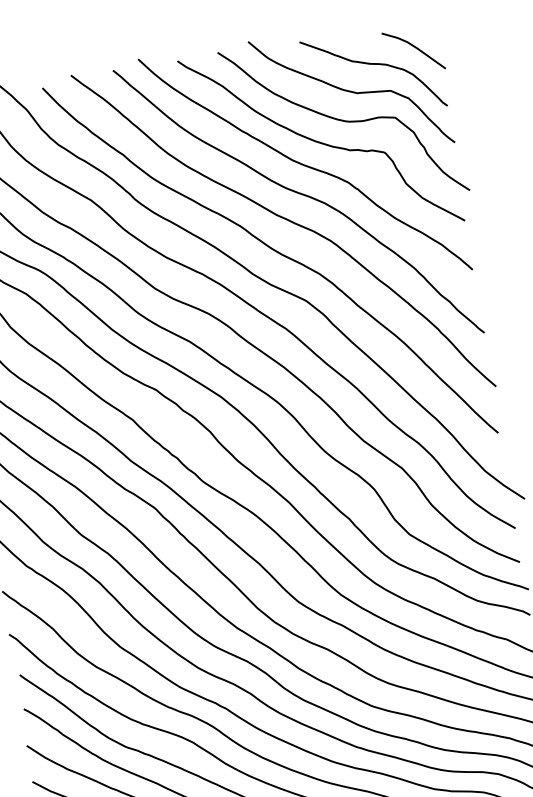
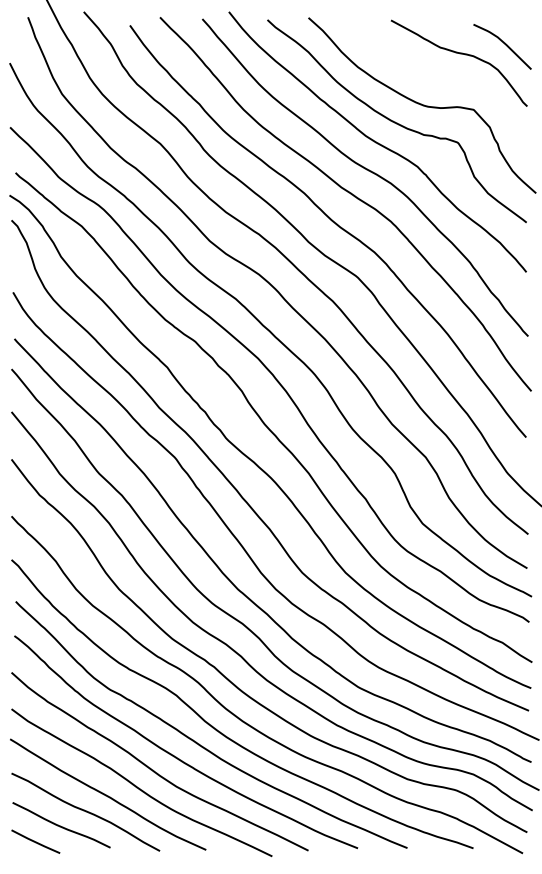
curve: (351, 91) -> (434, 77), removed

